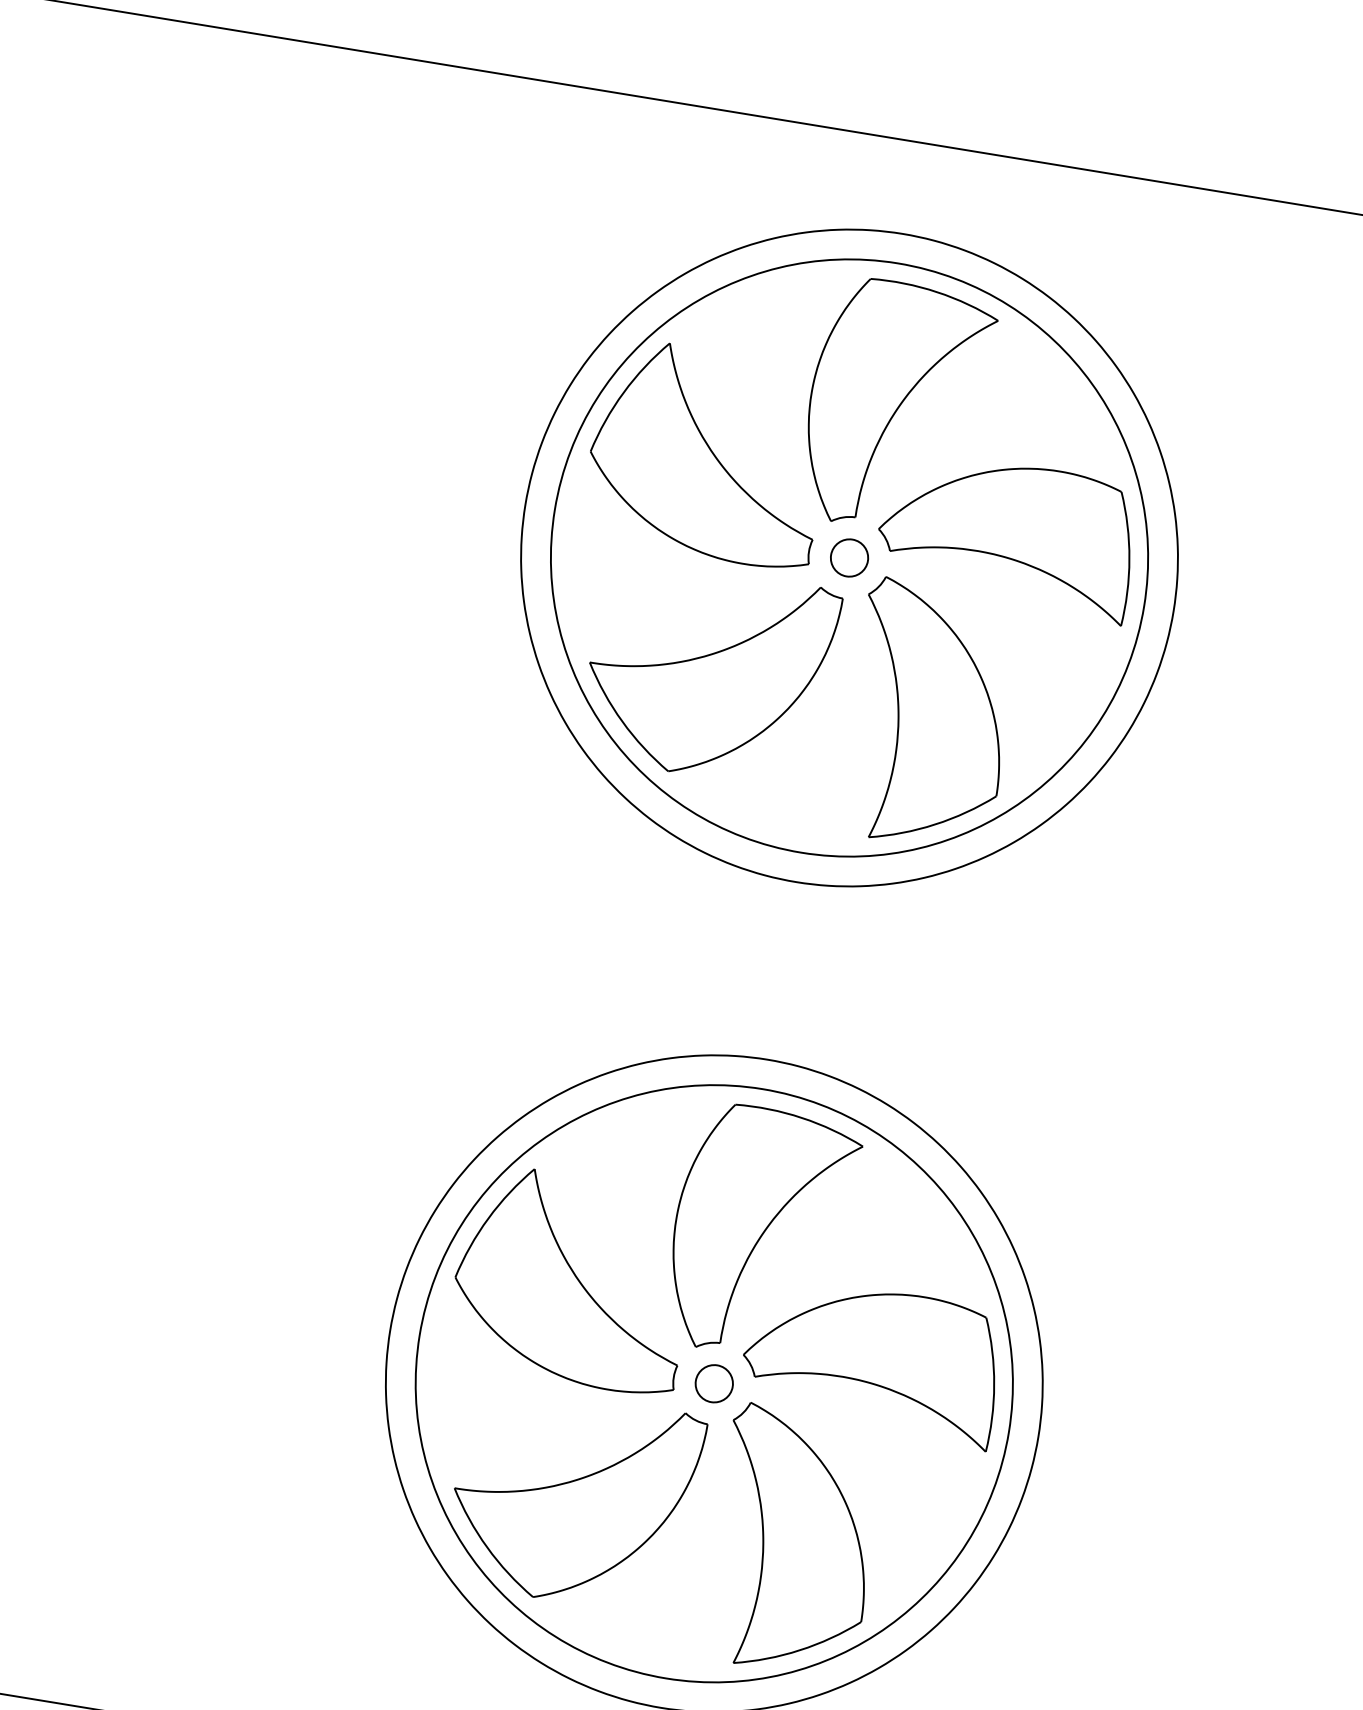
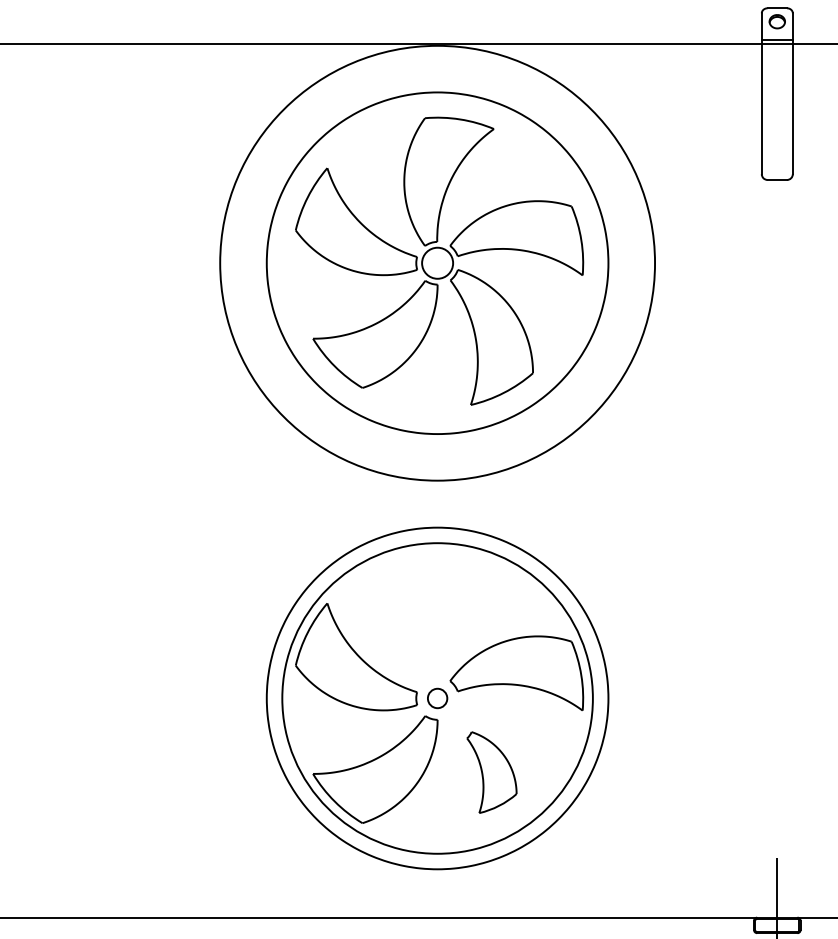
circle: (849, 556) -> (437, 262), size x1.4
circle: (849, 556) -> (437, 262), size x1.6
part: (760, 1231) -> (448, 616), removed
part: (793, 1540) -> (491, 772), size x0.6

